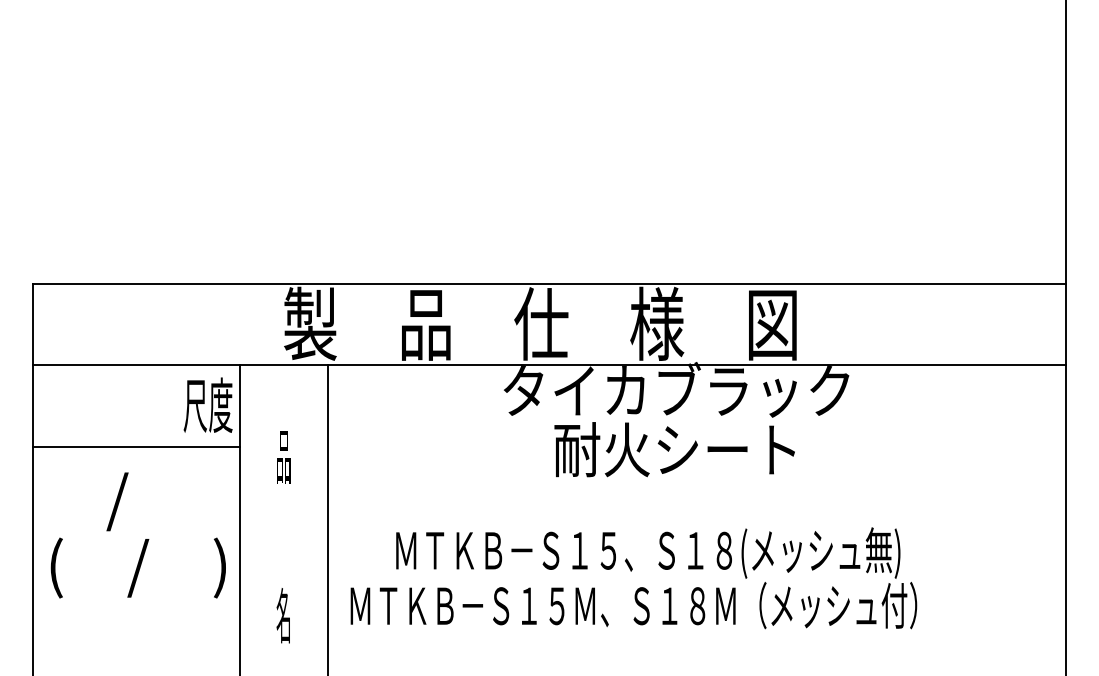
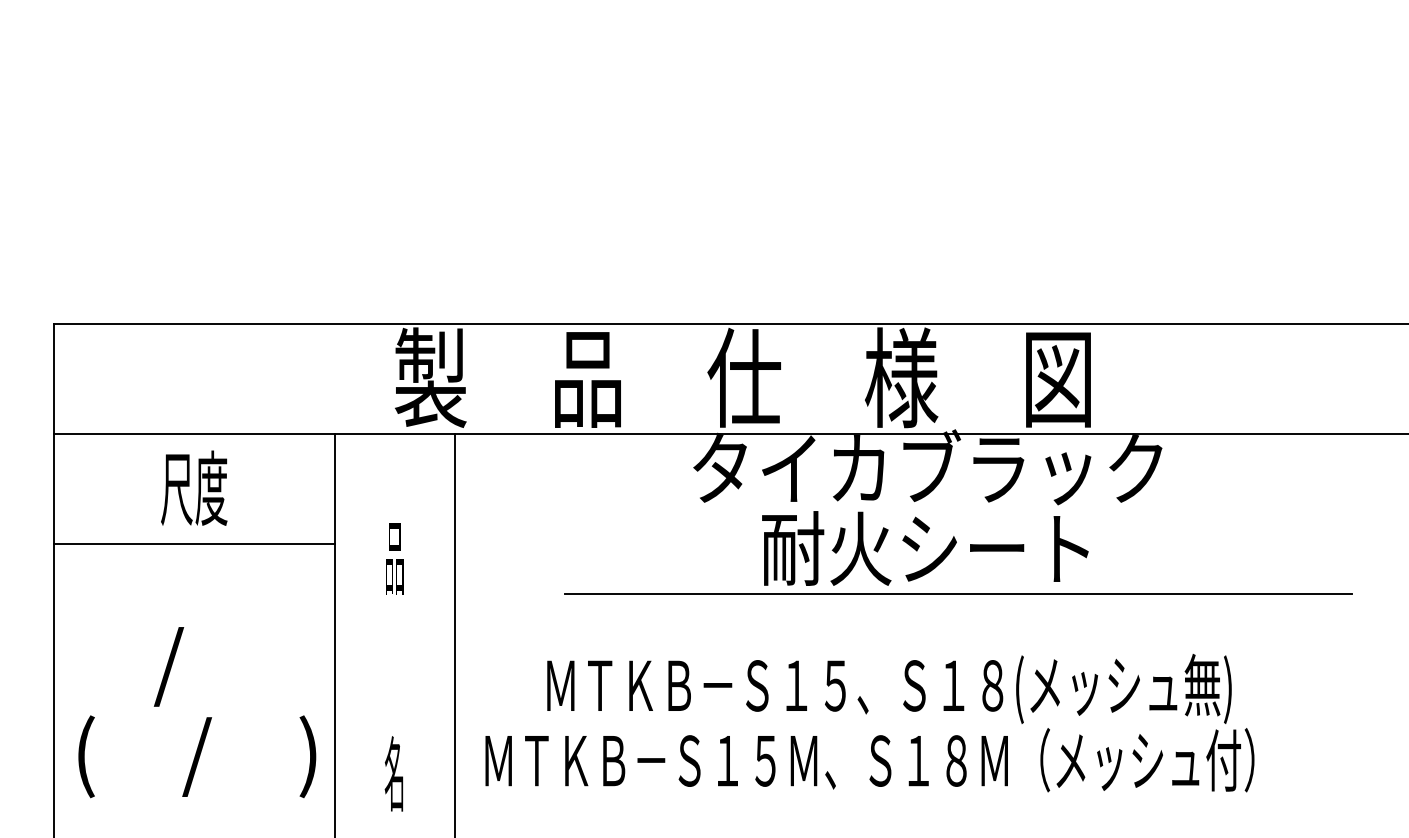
text: (207, 404) -> (193, 487), moved
line: (699, 483) -> (958, 594), added
text: (137, 535) -> (196, 712), moved

